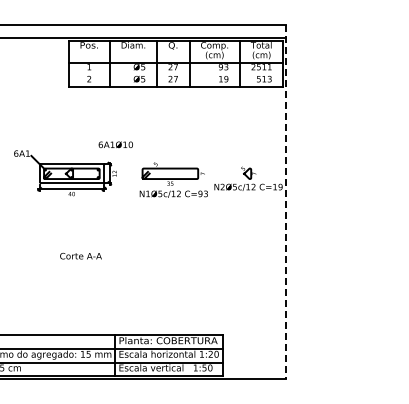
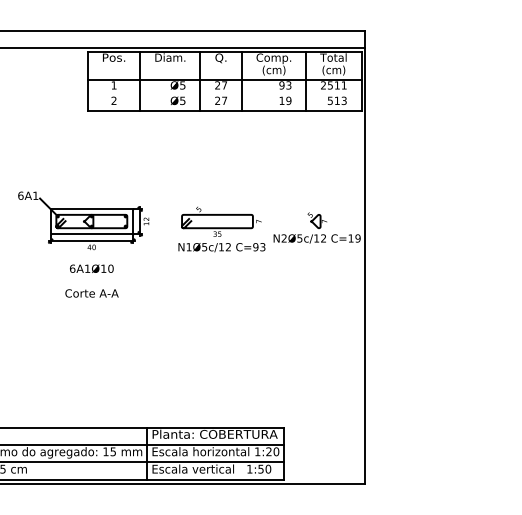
text: (115, 144) -> (91, 268), moved
line: (286, 202) -> (365, 258), dashed -> solid
text: (80, 255) -> (91, 292), moved

